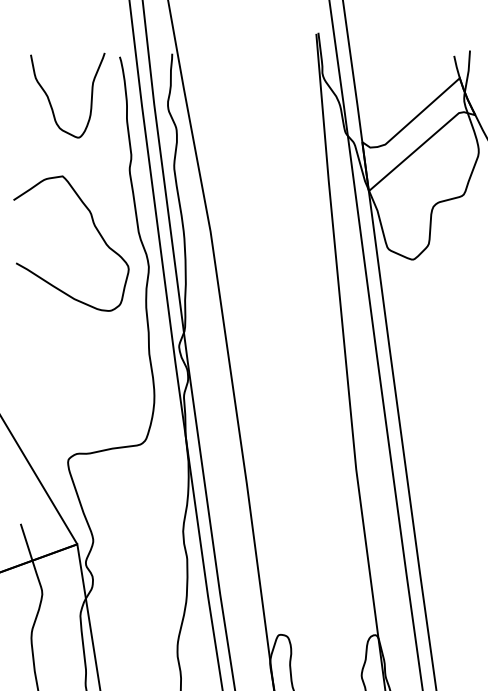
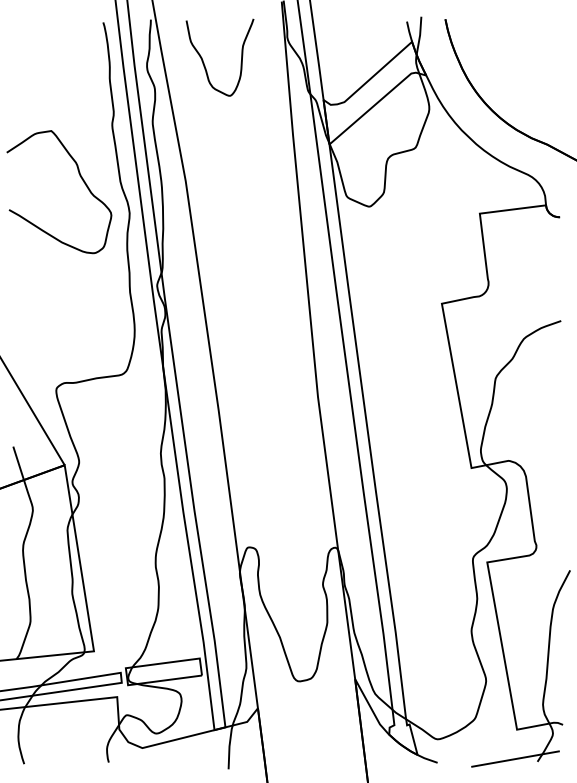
curve: (50, 100) -> (204, 62), moved

